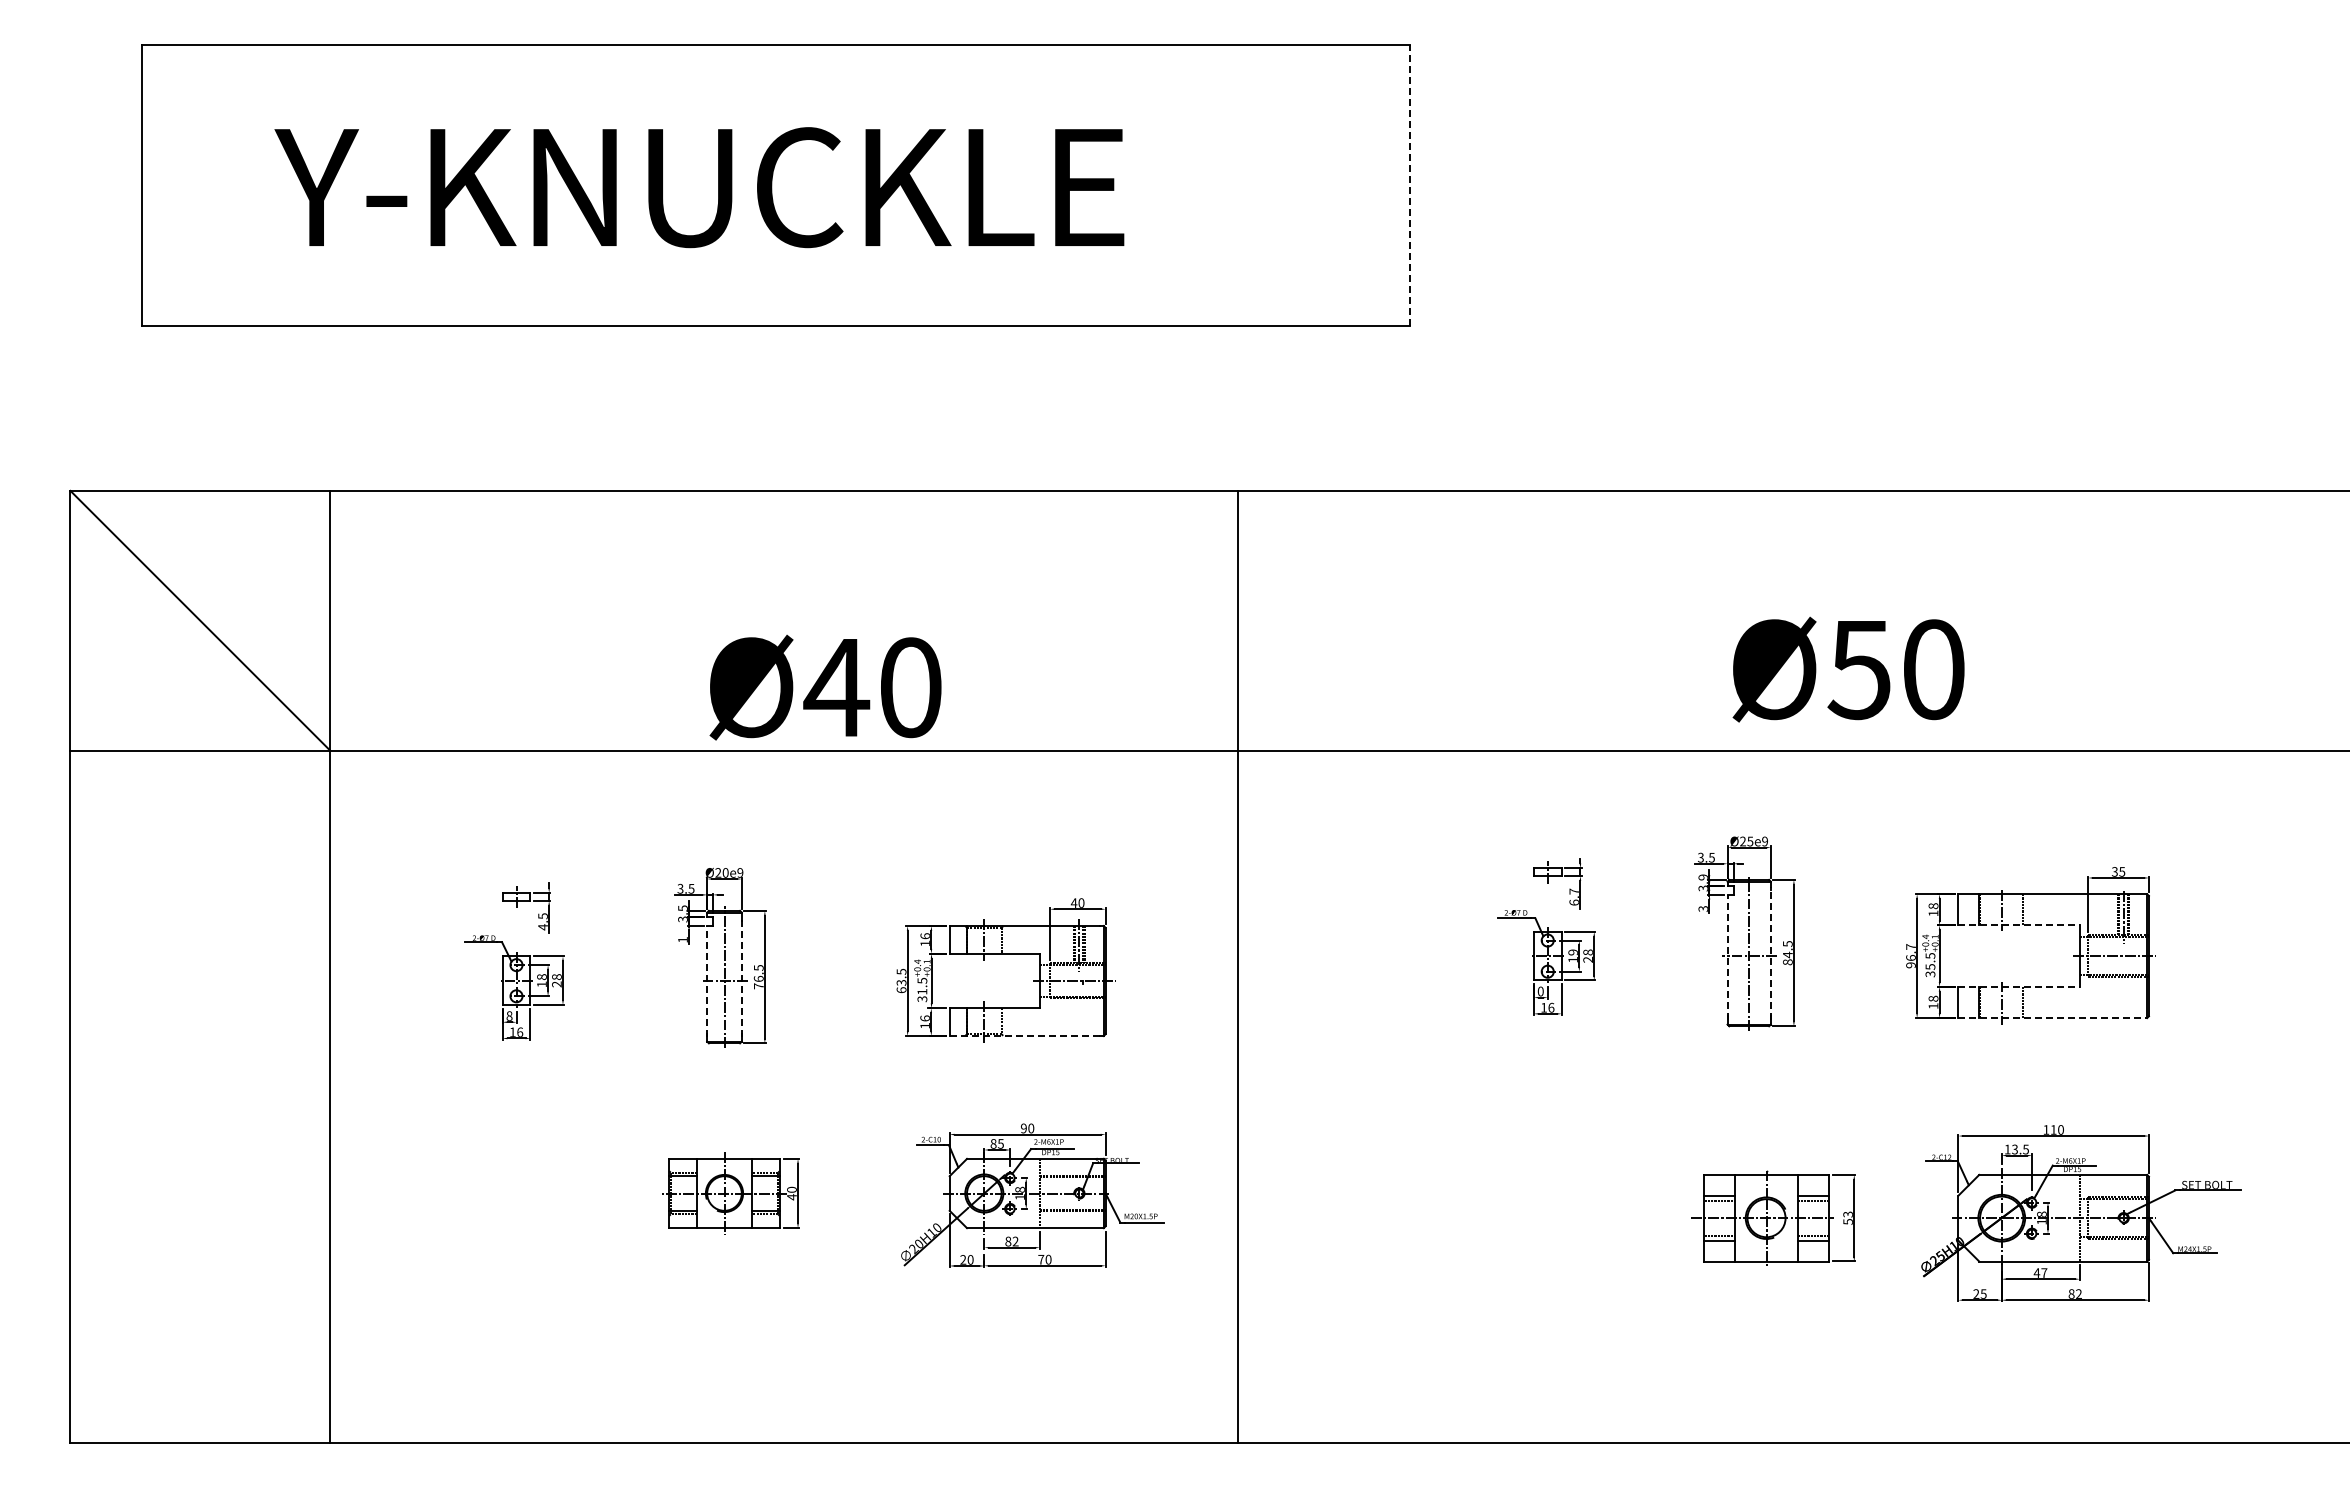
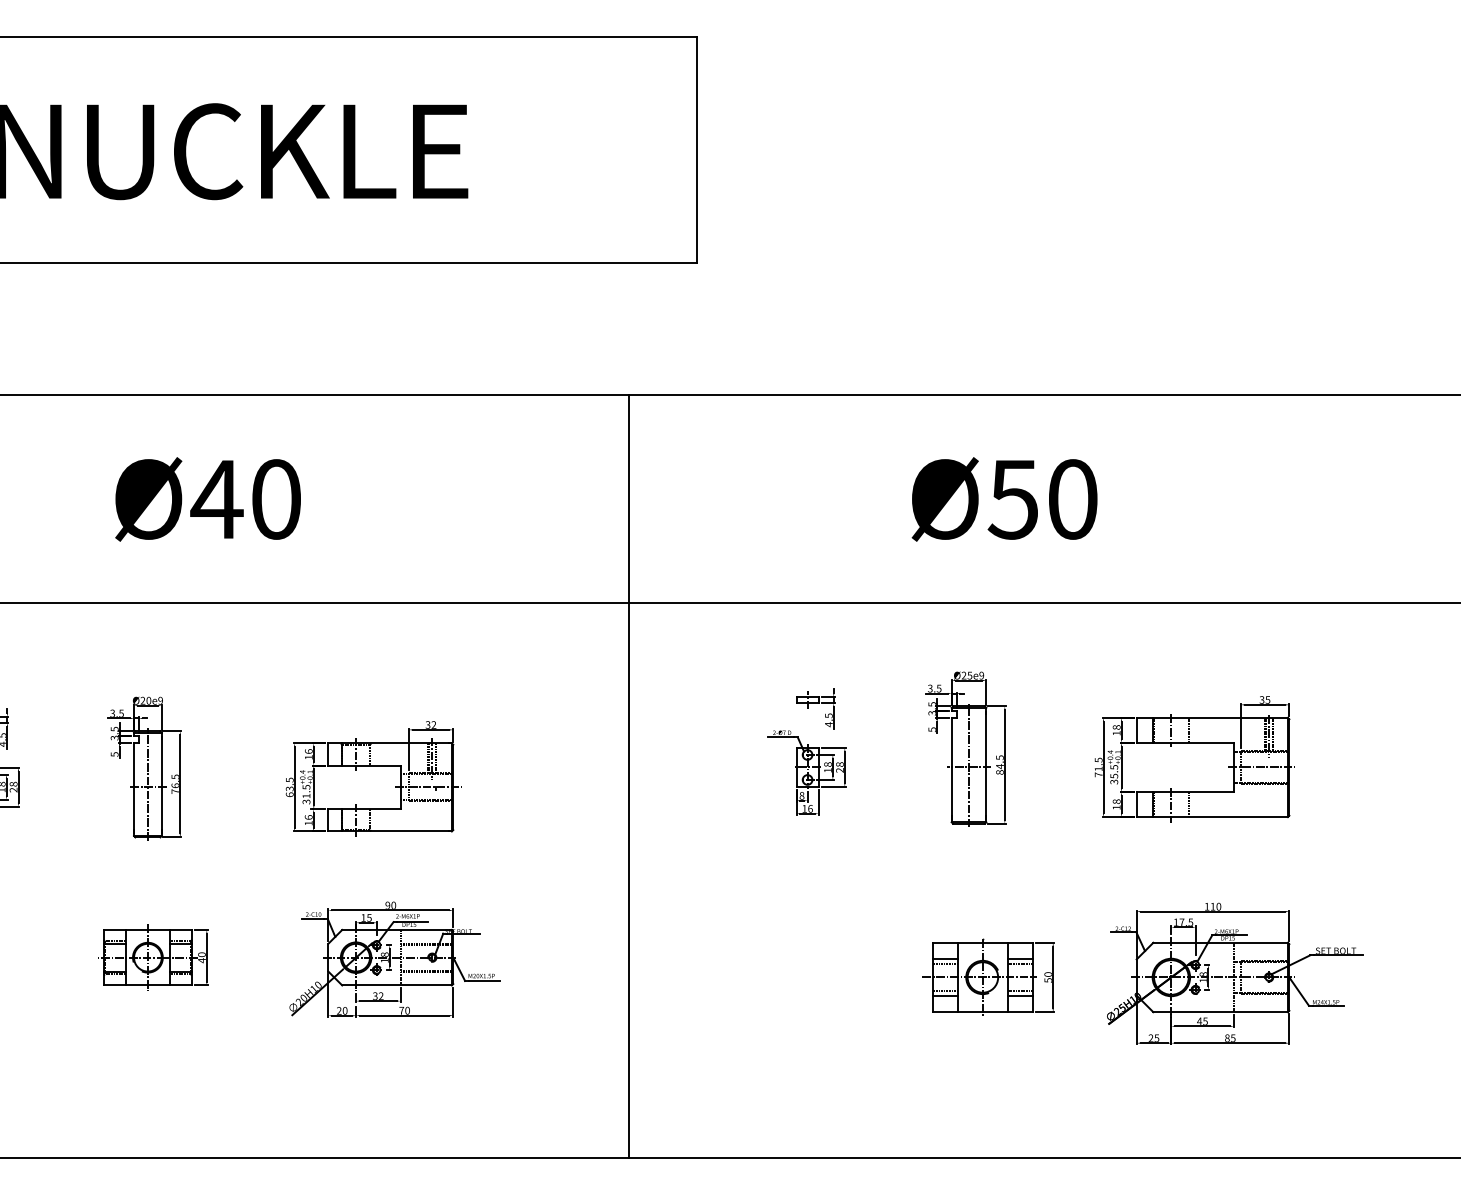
line: (1409, 185) -> (696, 149), dashed -> solid
text: (1848, 669) -> (1004, 499), moved
text: (825, 687) -> (208, 499), moved
text: (1702, 877) -> (931, 704), 3.9 -> 3.5
text: (1573, 896) -> (828, 719), 6.7 -> 4.5
text: (1077, 902) -> (430, 724), 40 -> 32
text: (1702, 908) -> (931, 729), 3 -> 5
line: (2019, 925) -> (1185, 742), dashed -> solid
text: (682, 939) -> (114, 754), 1 -> 5
text: (1572, 952) -> (827, 764), 19 -> 18
line: (1770, 953) -> (986, 765), dashed -> solid
text: (1910, 956) -> (1098, 767), 96.7 -> 71.5
line: (1727, 957) -> (951, 768), dashed -> solid
line: (1238, 966) -> (628, 775), moved
line: (741, 977) -> (161, 784), dashed -> solid
line: (707, 981) -> (134, 787), dashed -> solid
line: (2019, 986) -> (1185, 791), dashed -> solid
text: (1540, 991) -> (801, 795), 0 -> 8
line: (2053, 1018) -> (1212, 817), dashed -> solid
line: (1025, 1035) -> (389, 831), dashed -> solid
text: (993, 1143) -> (363, 917), 85 -> 15
text: (2014, 1149) -> (1181, 922), 13.5 -> 17.5
text: (1847, 1214) -> (1047, 974), 53 -> 50
text: (1008, 1241) -> (375, 996), 82 -> 32
text: (2044, 1272) -> (1205, 1020), 47 -> 45
text: (2078, 1293) -> (1232, 1037), 82 -> 85

